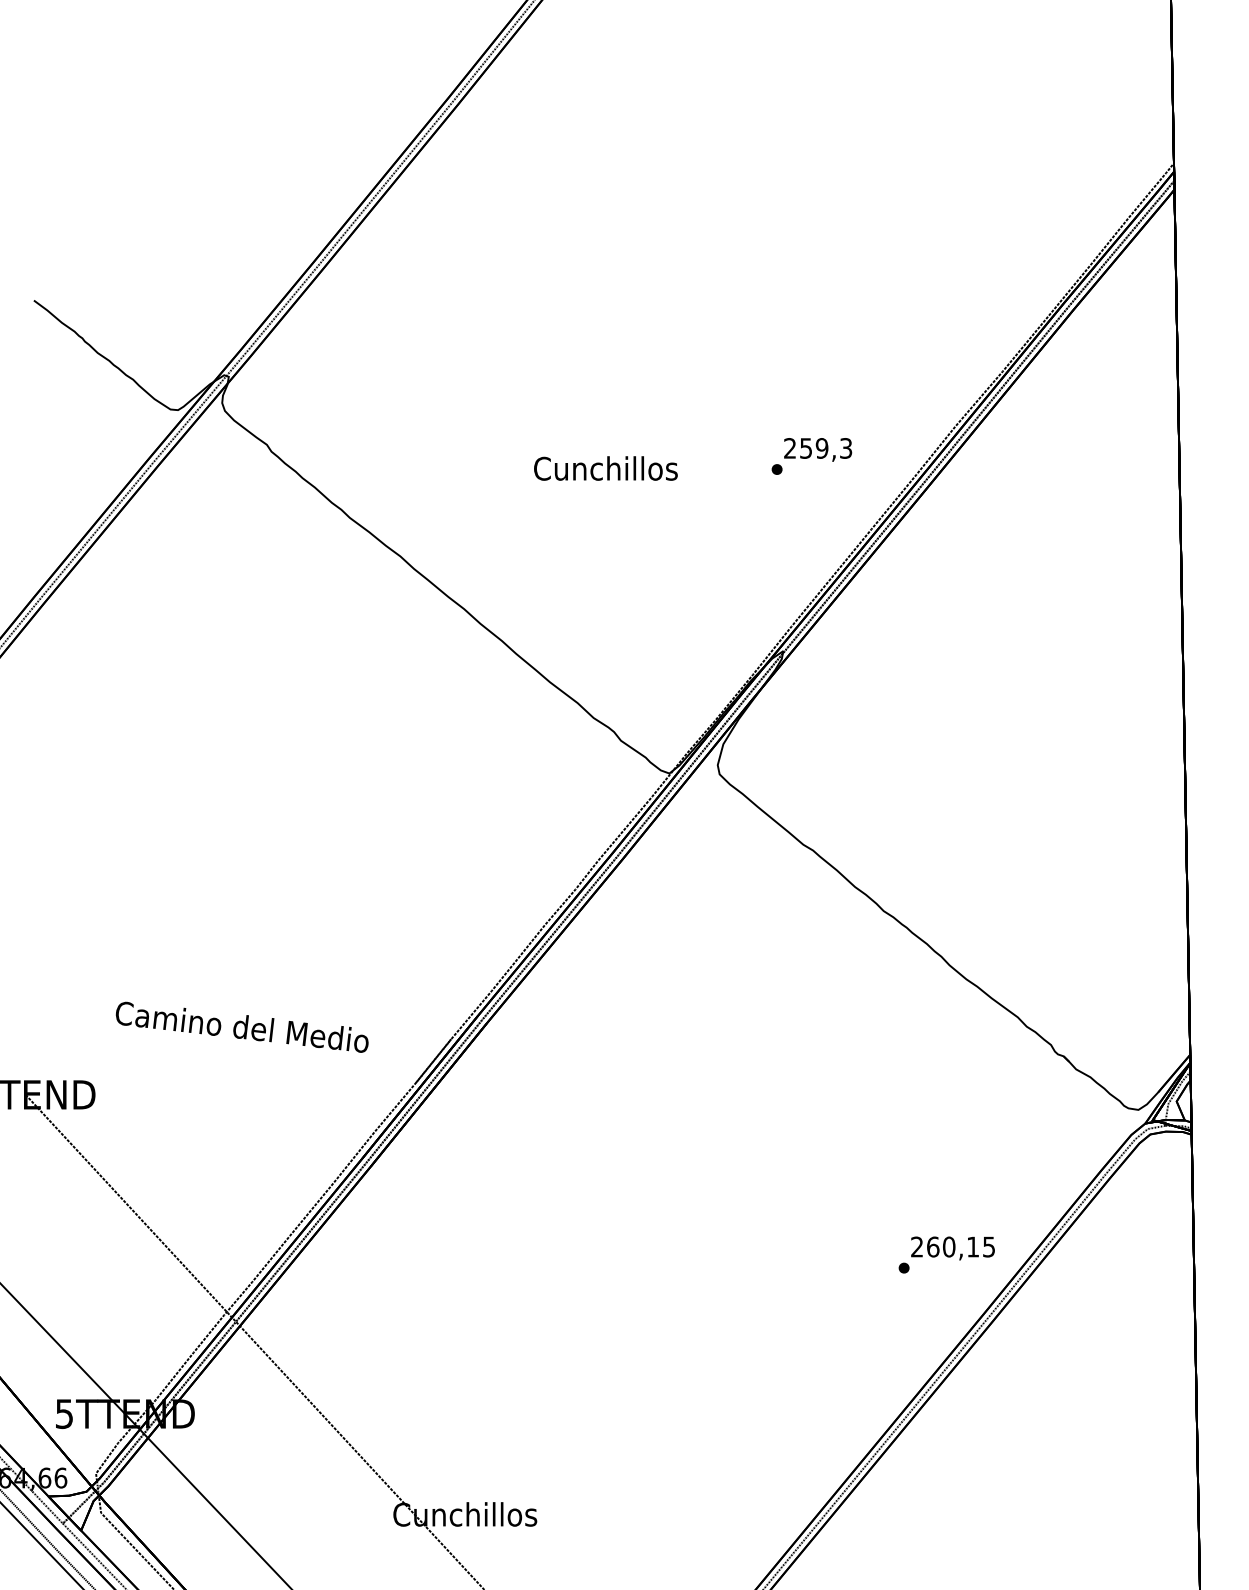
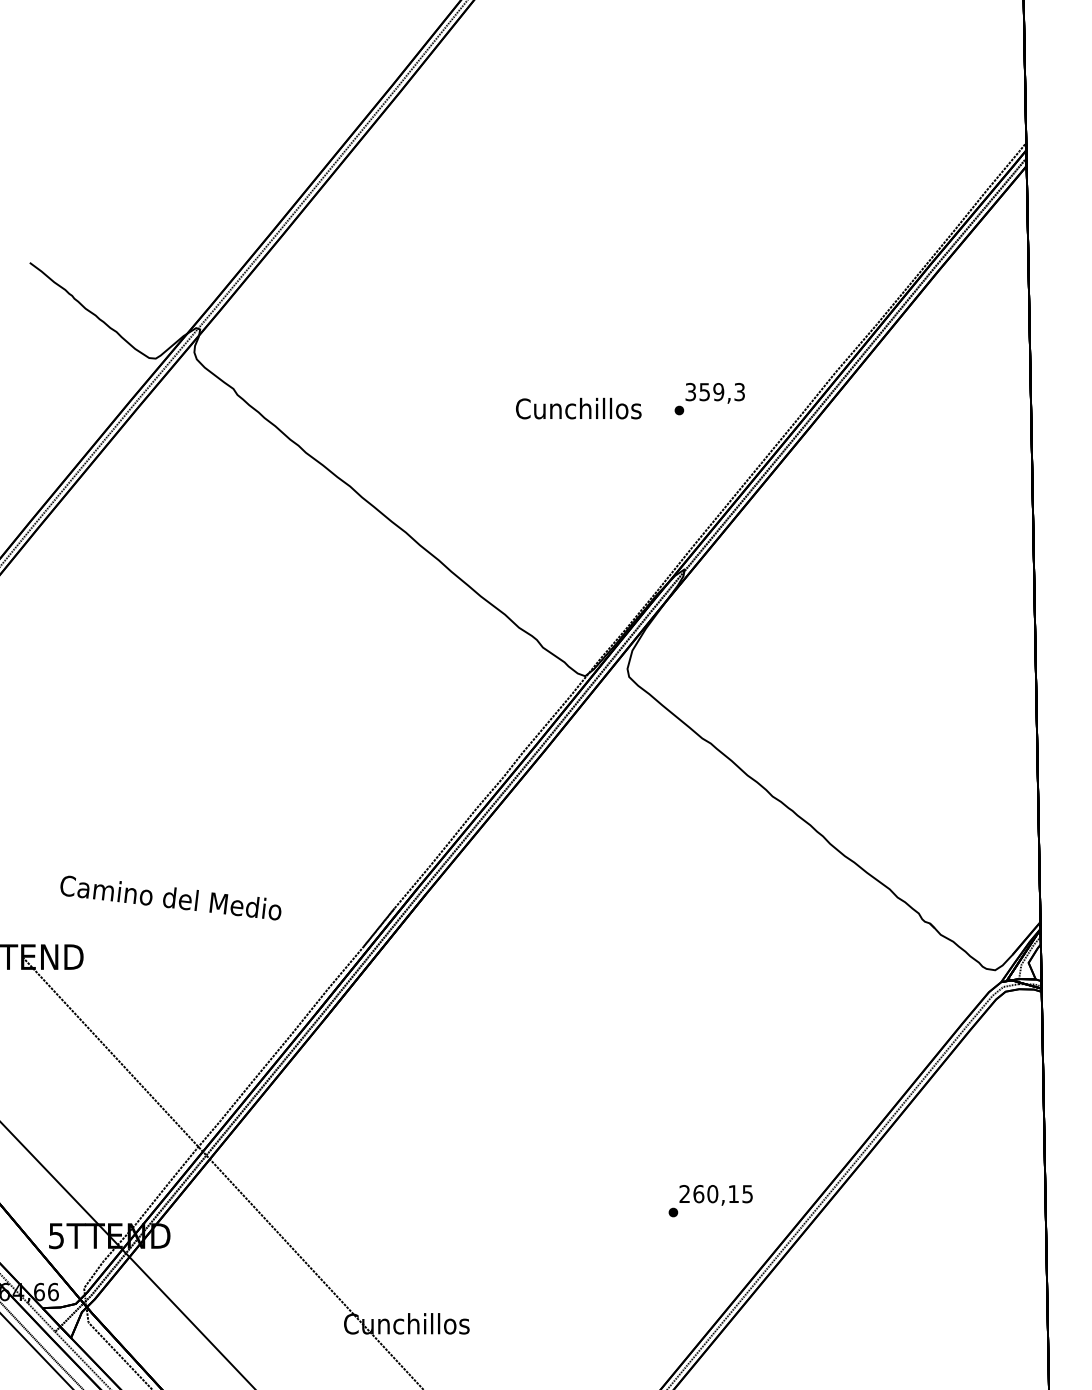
text: (789, 448) -> (690, 392), 259,3 -> 359,3
text: (605, 468) -> (578, 408), moved
text: (241, 1026) -> (170, 897), moved
text: (946, 1255) -> (710, 1201), moved

